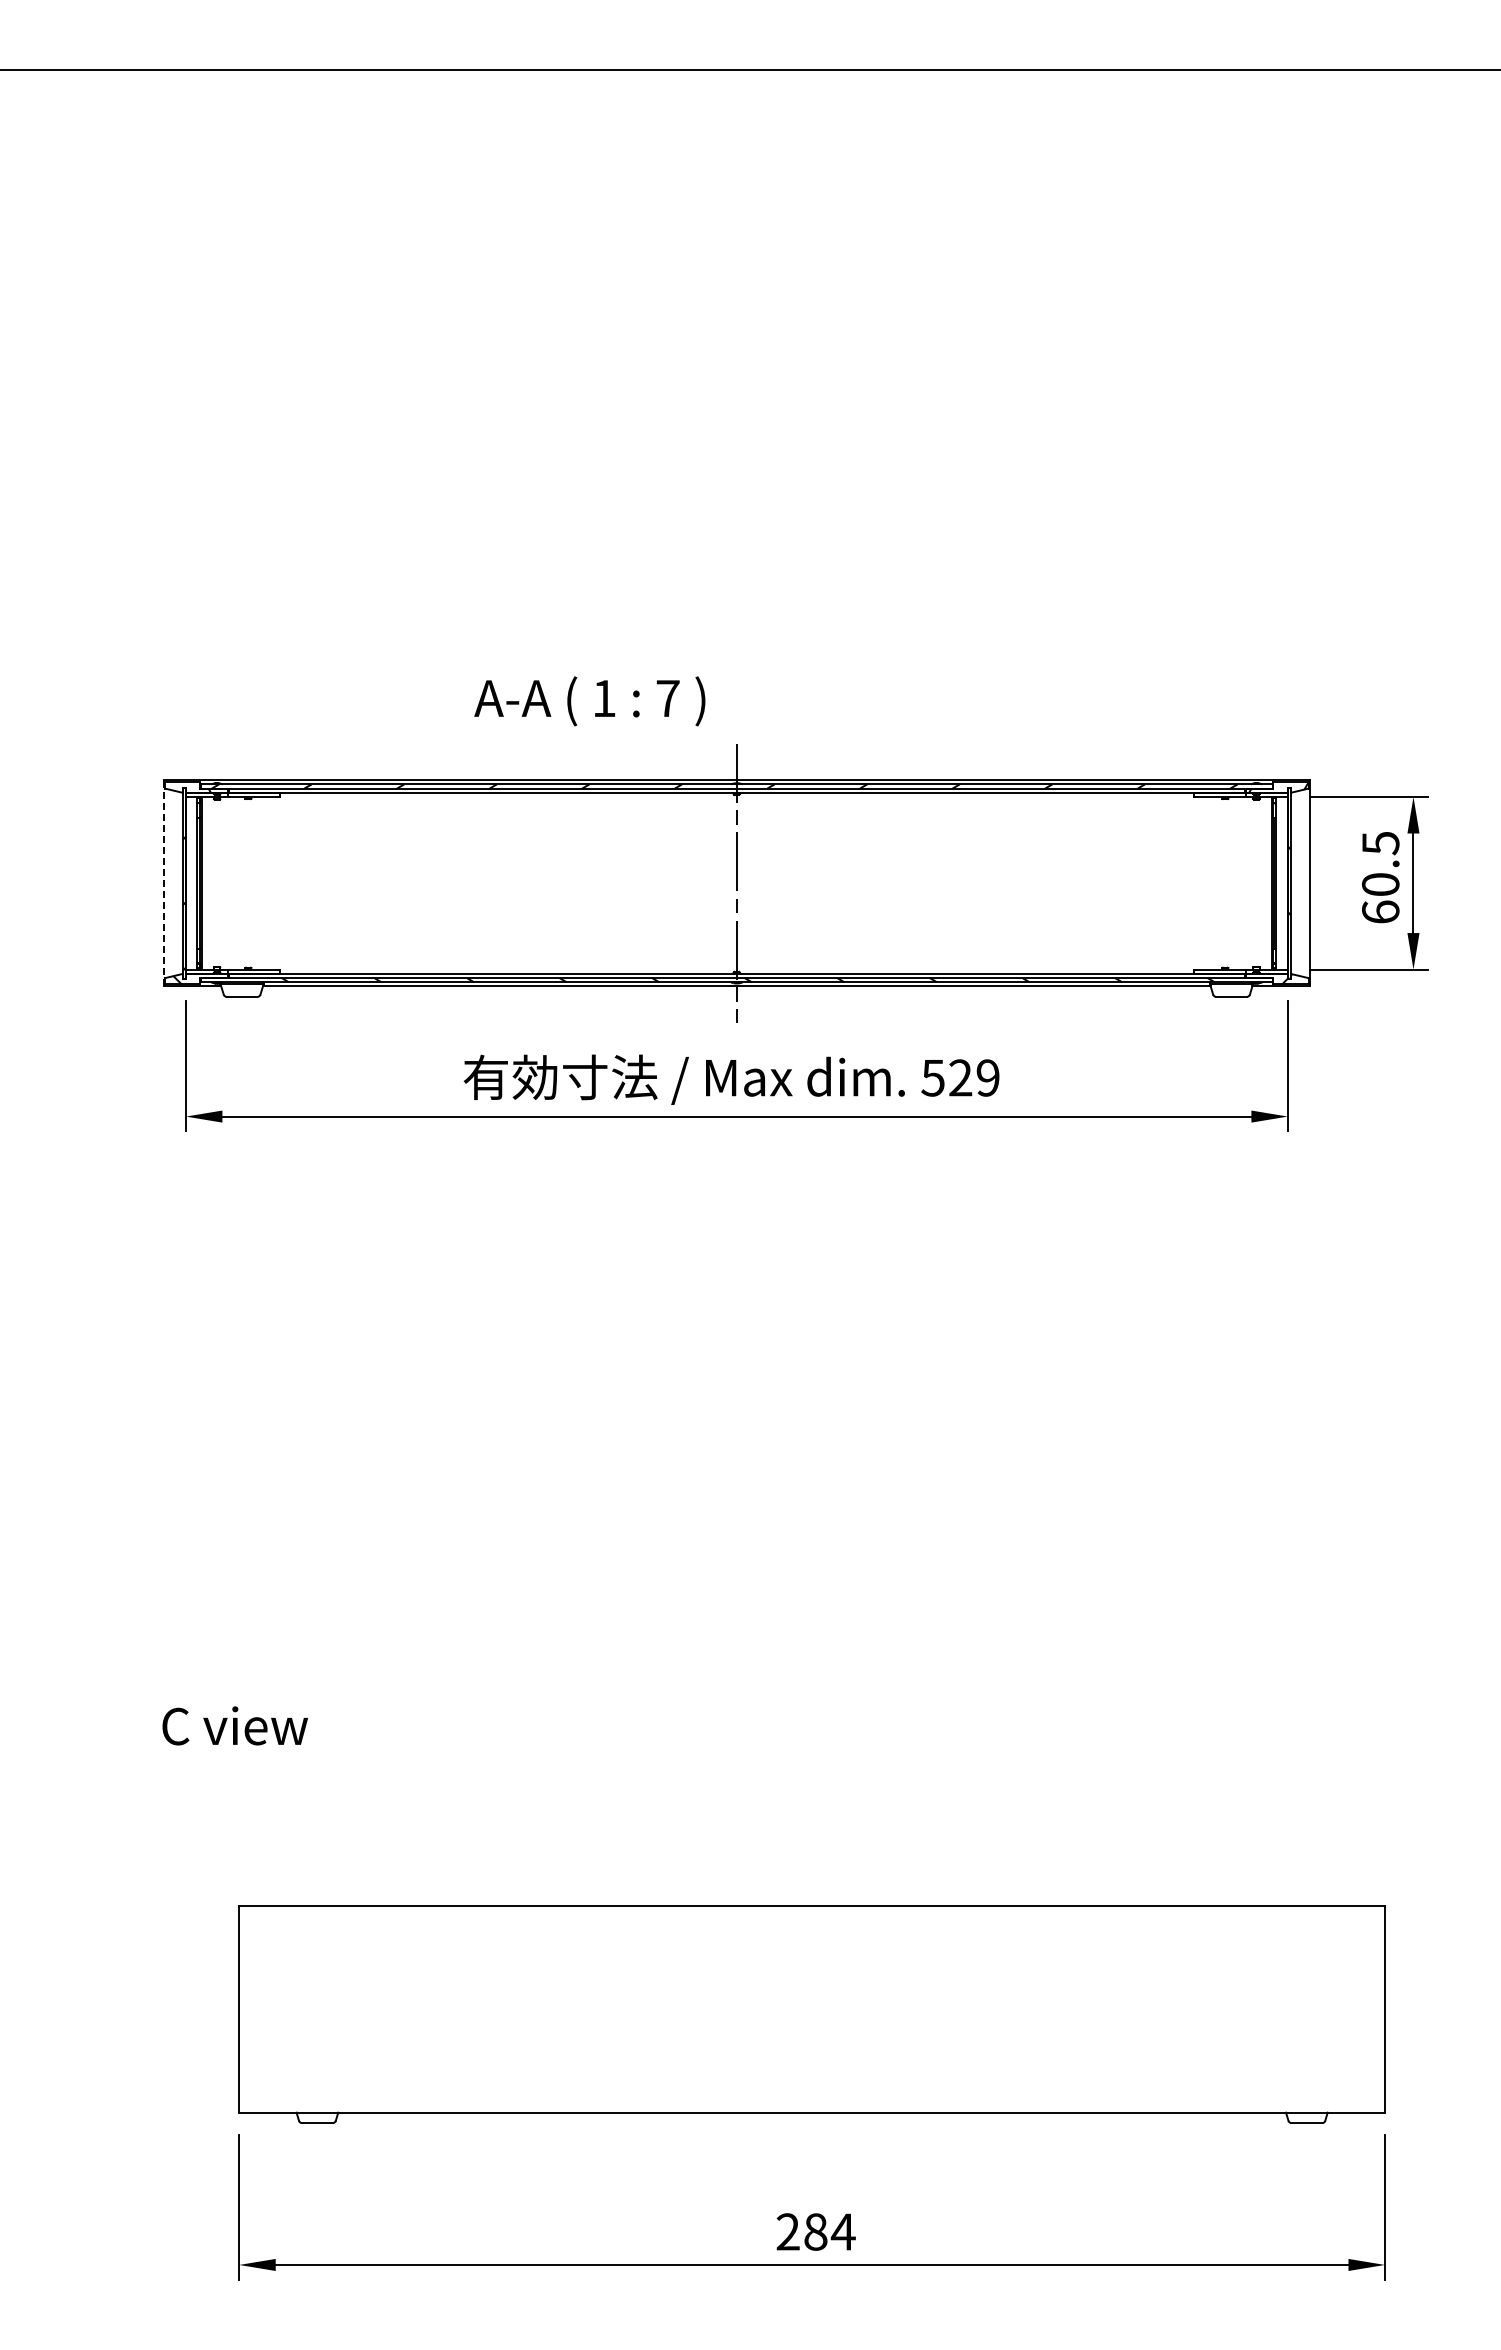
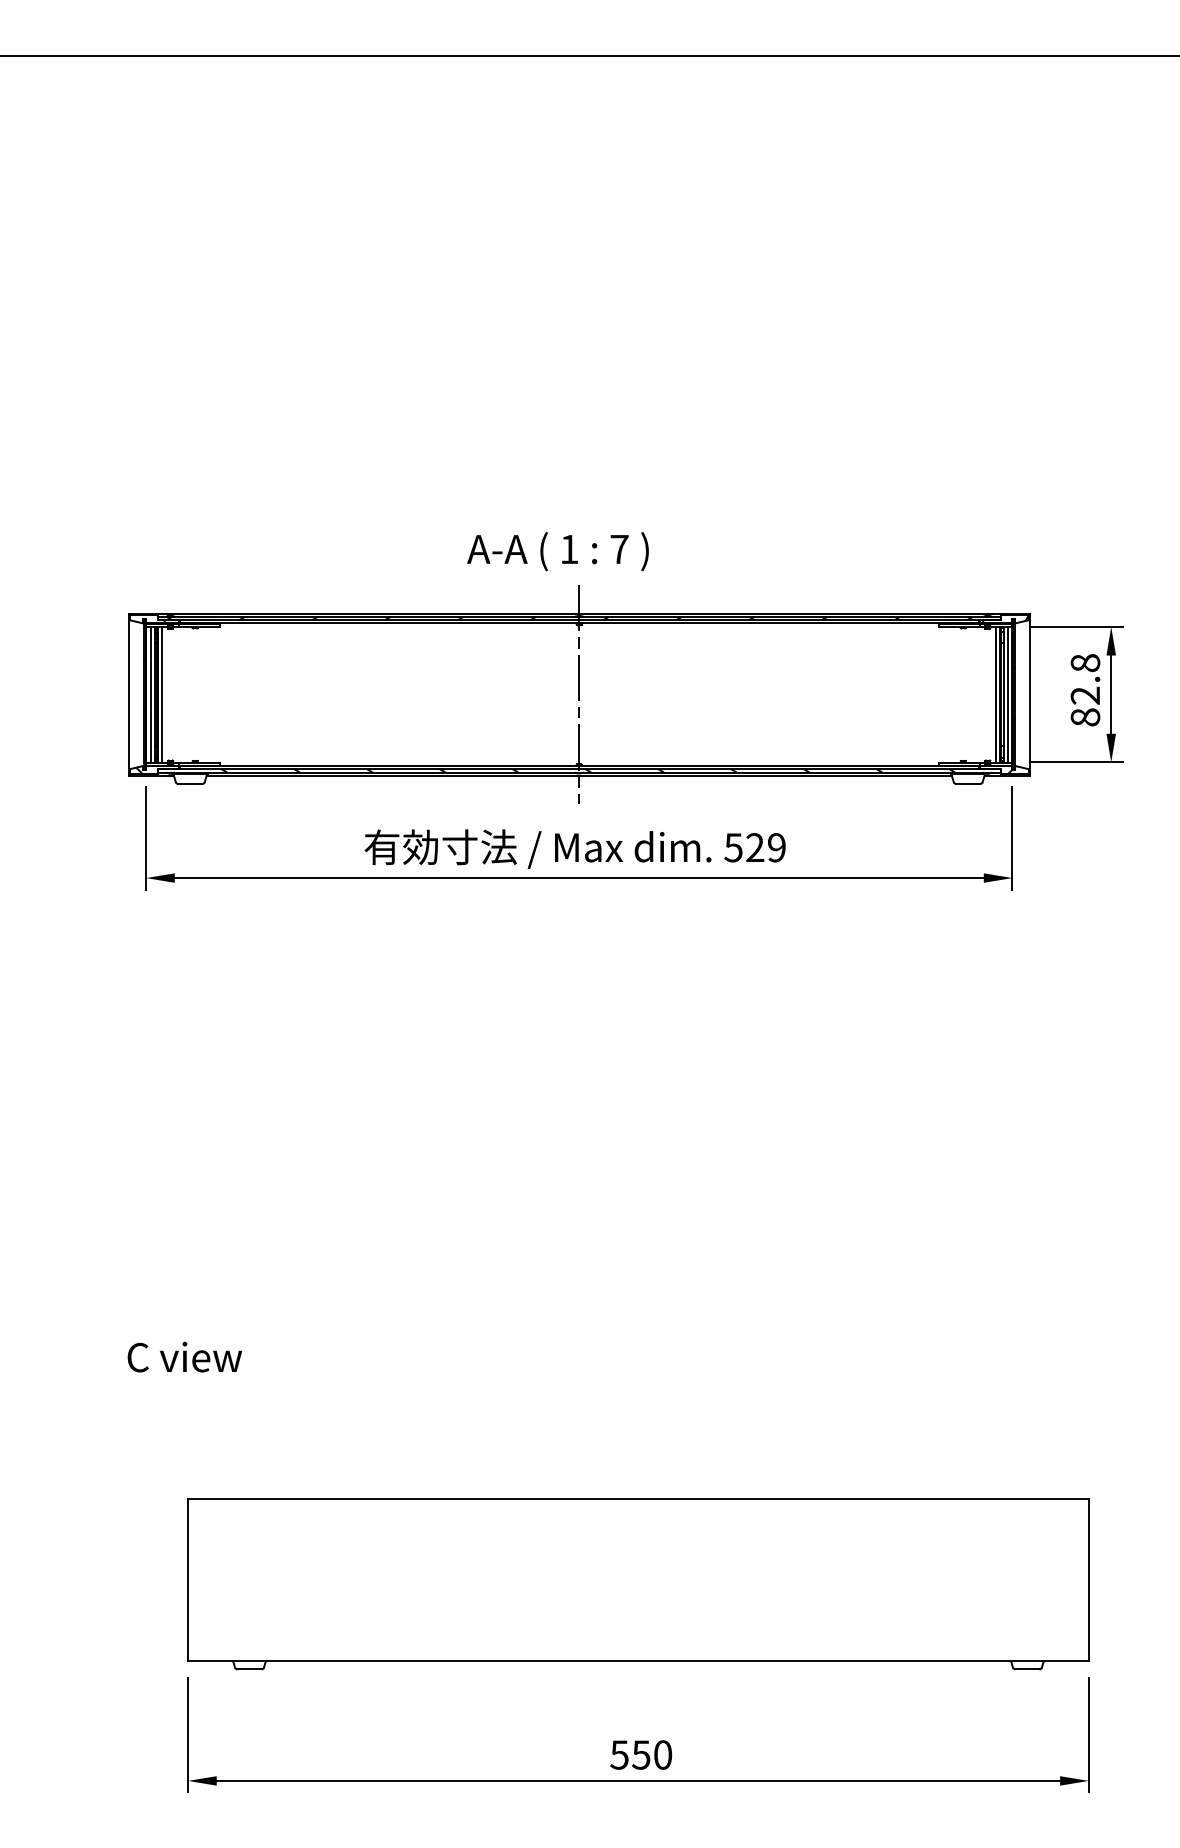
text: (589, 701) -> (557, 551), moved
text: (1380, 877) -> (1085, 690), 60.5 -> 82.8
line: (164, 882) -> (129, 694), dashed -> solid
line: (192, 883) -> (151, 694), added
line: (206, 883) -> (162, 694), added
line: (1266, 883) -> (995, 694), added
line: (1281, 883) -> (1007, 694), added
text: (815, 2231) -> (641, 1754), 284 -> 550

